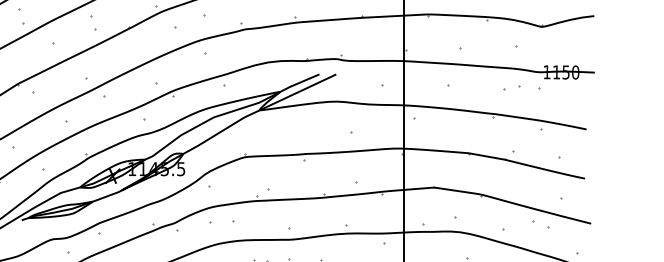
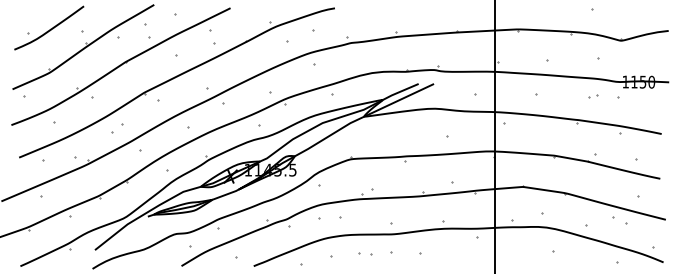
part: (511, 88) -> (593, 96), size x0.62

